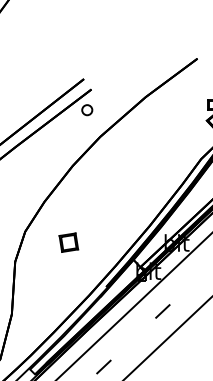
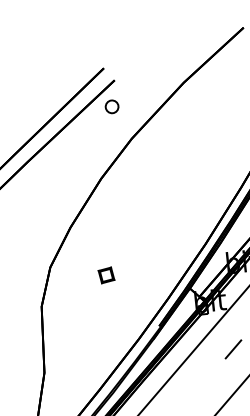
part: (68, 242) -> (105, 275), size x0.62

